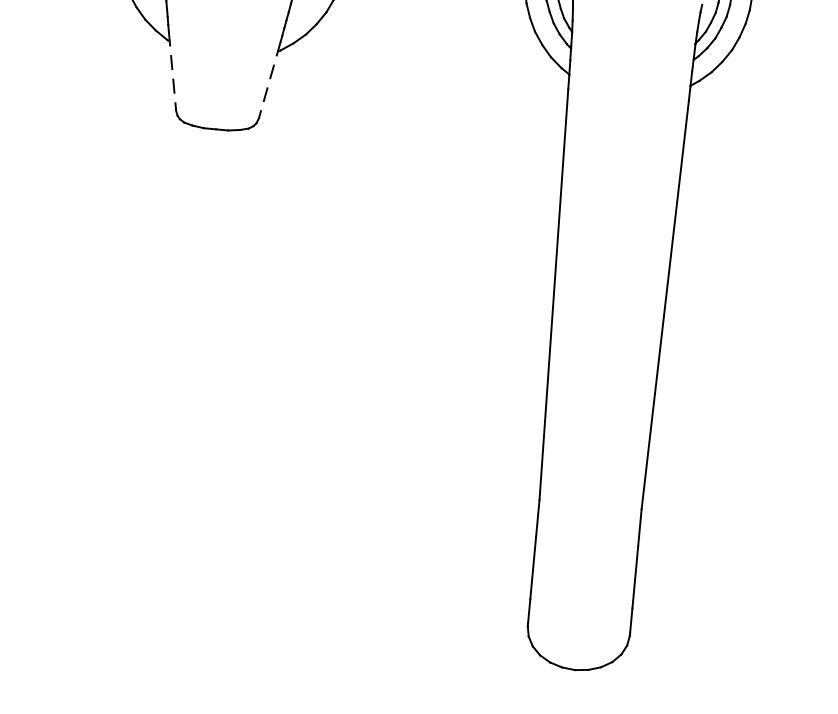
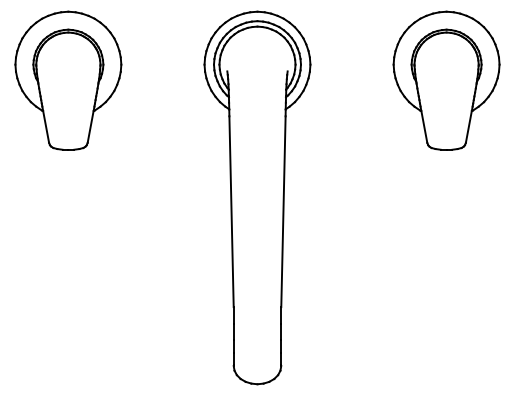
line: (171, 72) -> (45, 125), dashed -> solid
line: (268, 81) -> (90, 125), dashed -> solid

